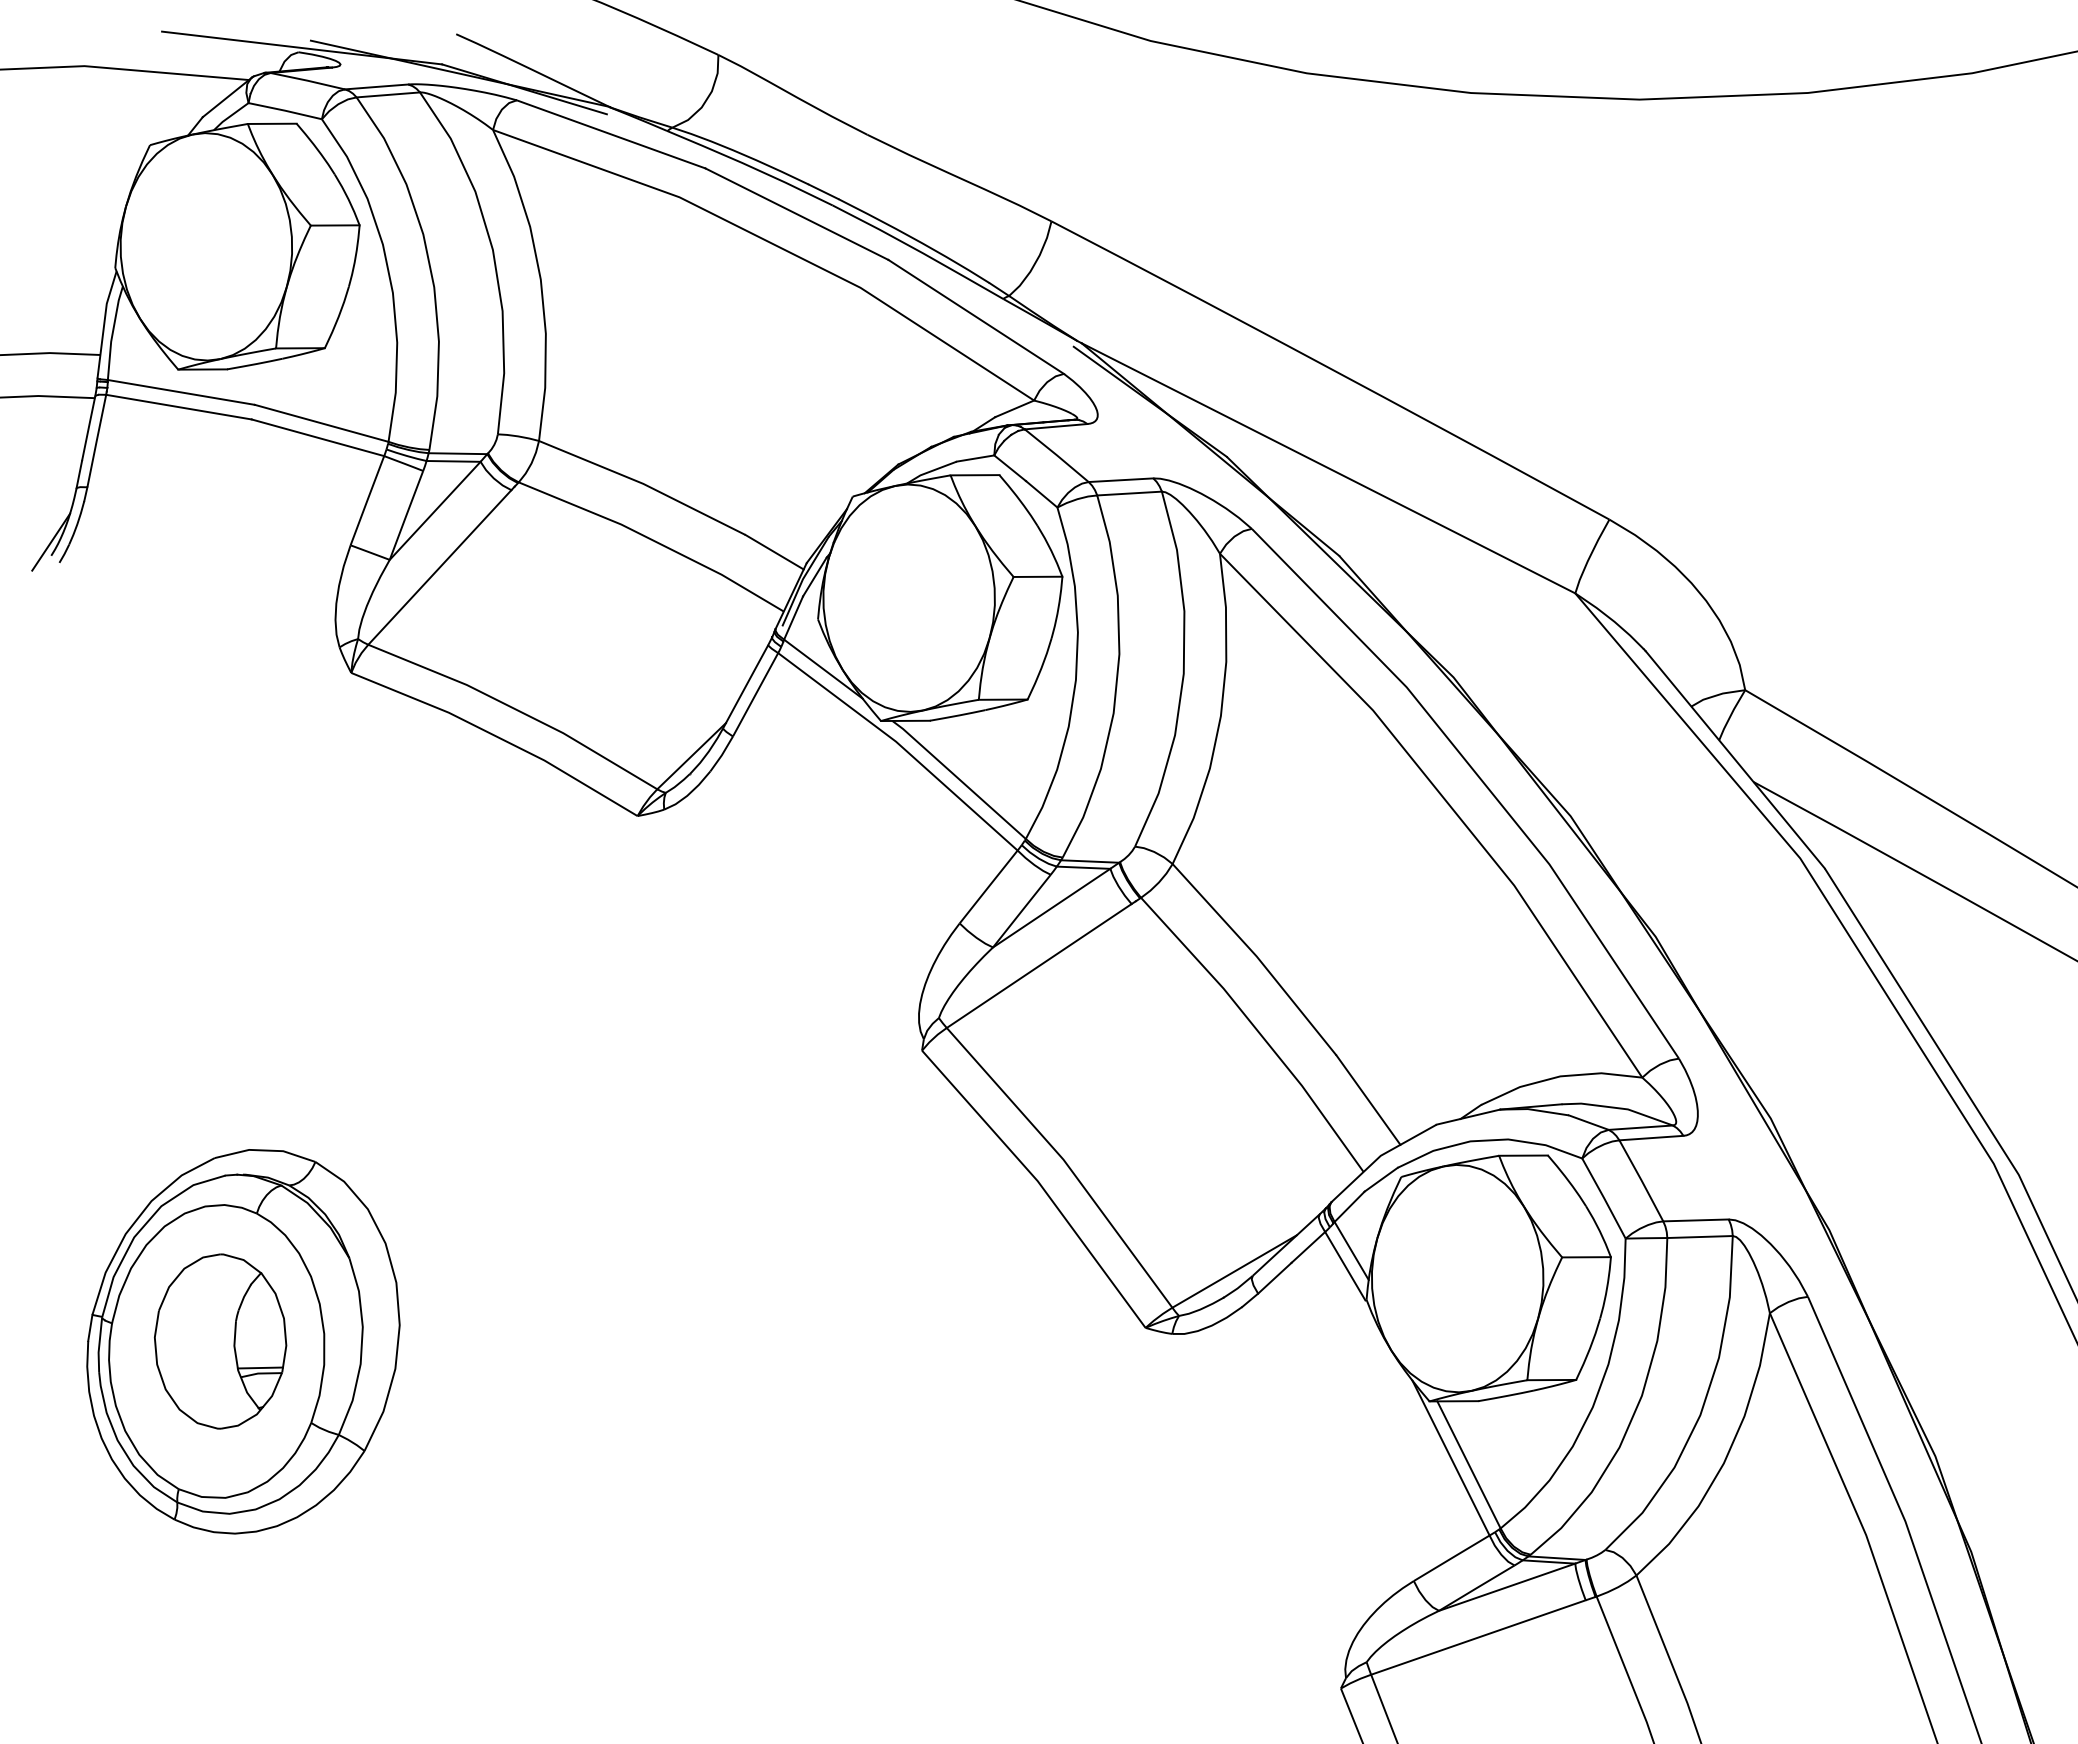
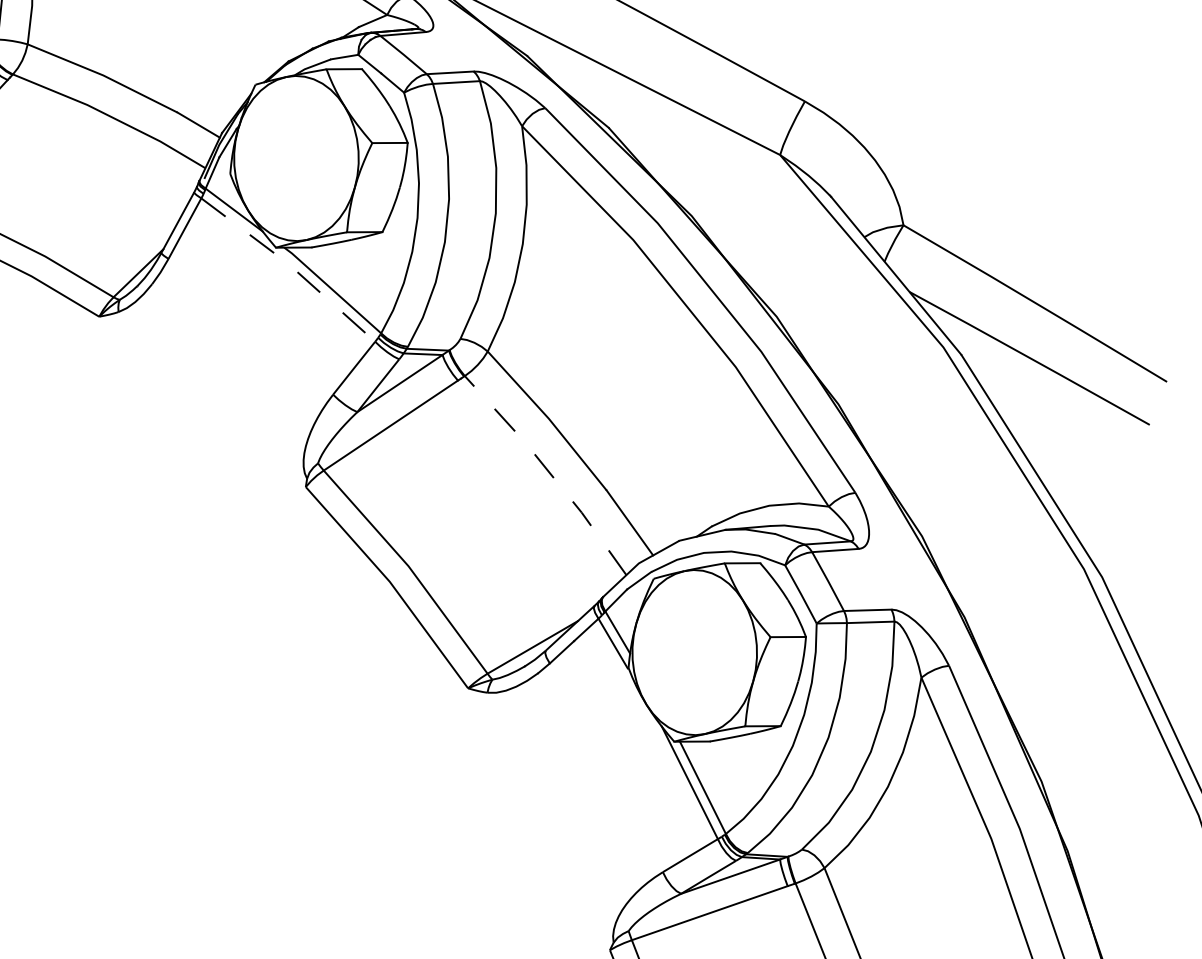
line: (901, 746) -> (290, 266), solid -> dashed
line: (1257, 1030) -> (549, 472), solid -> dashed

